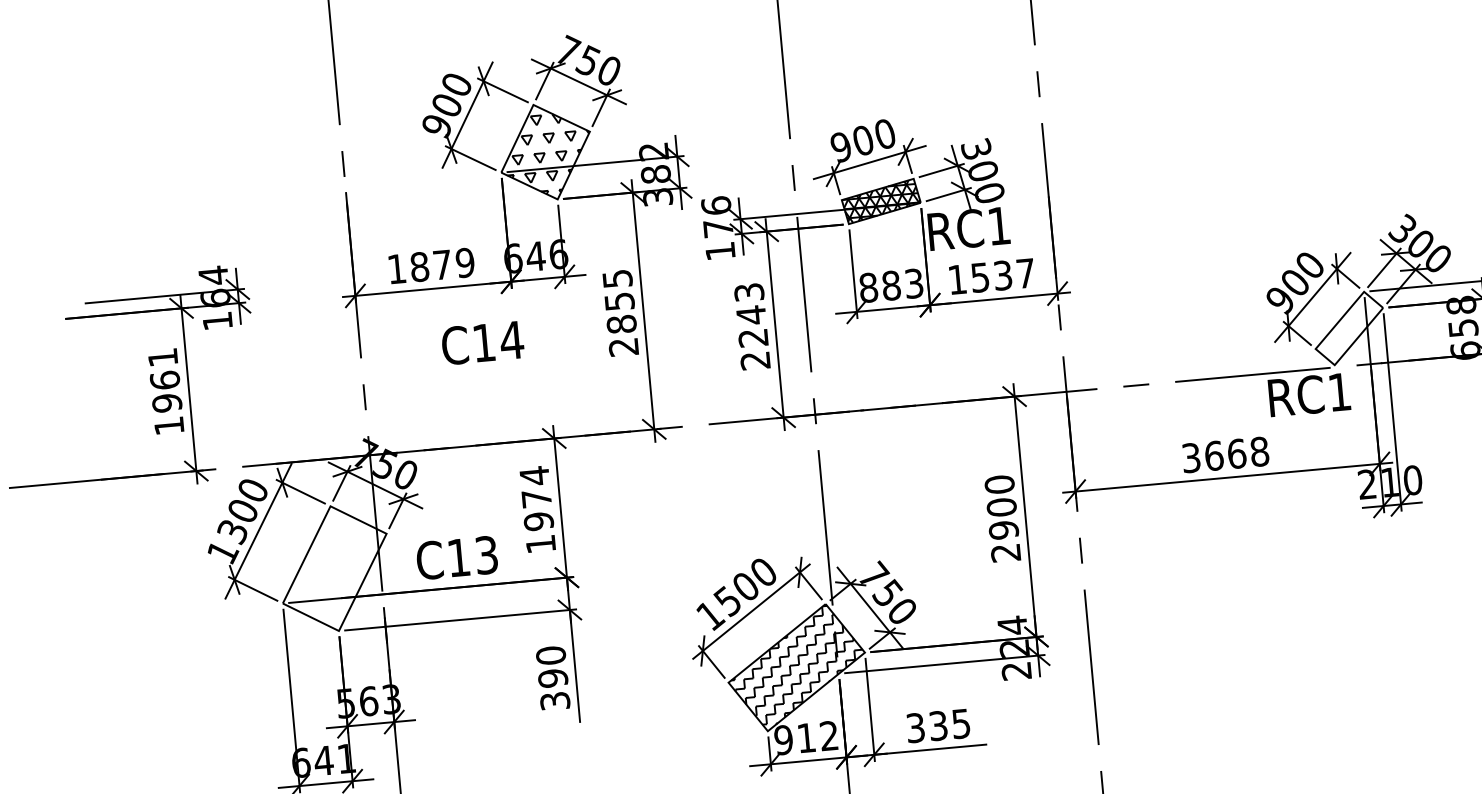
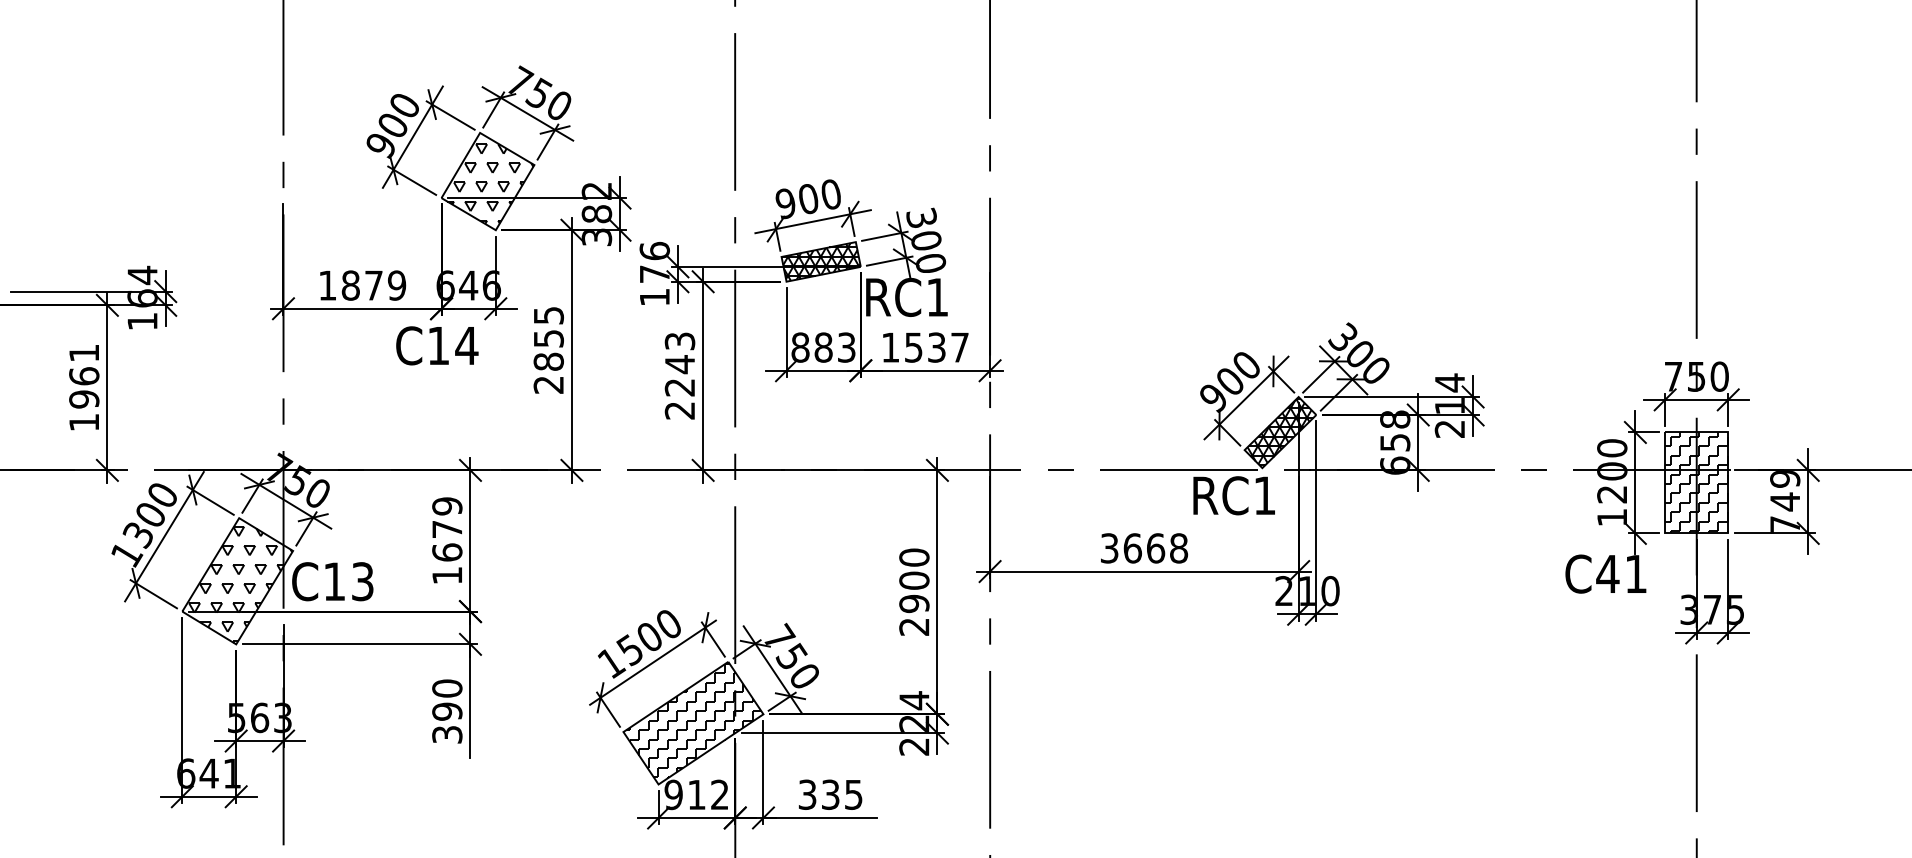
hatch: (1347, 327) -> (1278, 431), added
text: (482, 342) -> (437, 345), moved
text: (536, 497) -> (447, 528), 1974 -> 1679
text: (456, 557) -> (332, 581), moved
hatch: (337, 571) -> (240, 584), added

